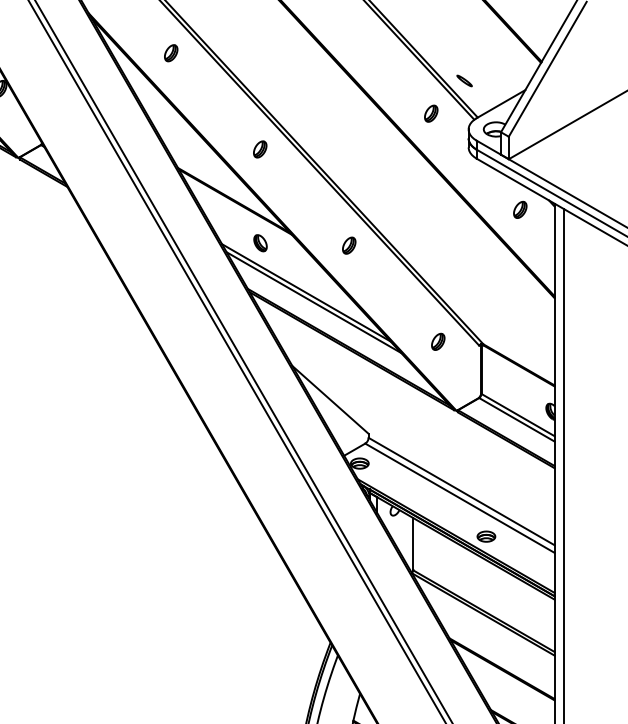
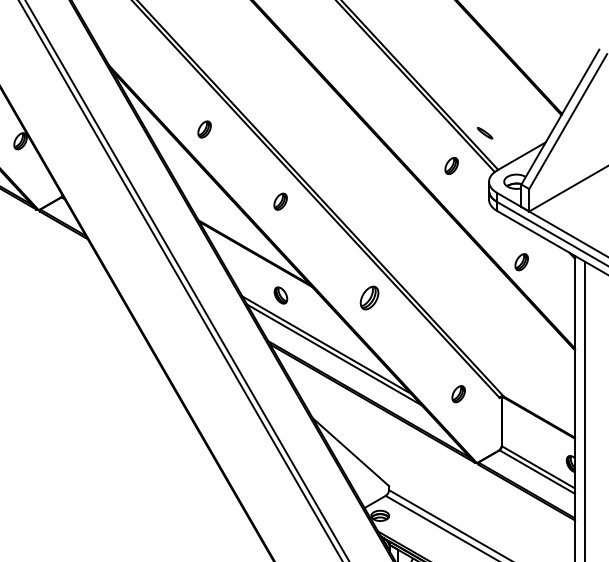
part: (171, 53) -> (204, 129), moved
part: (520, 209) -> (521, 261), moved
part: (349, 245) -> (369, 297), size x1.4

